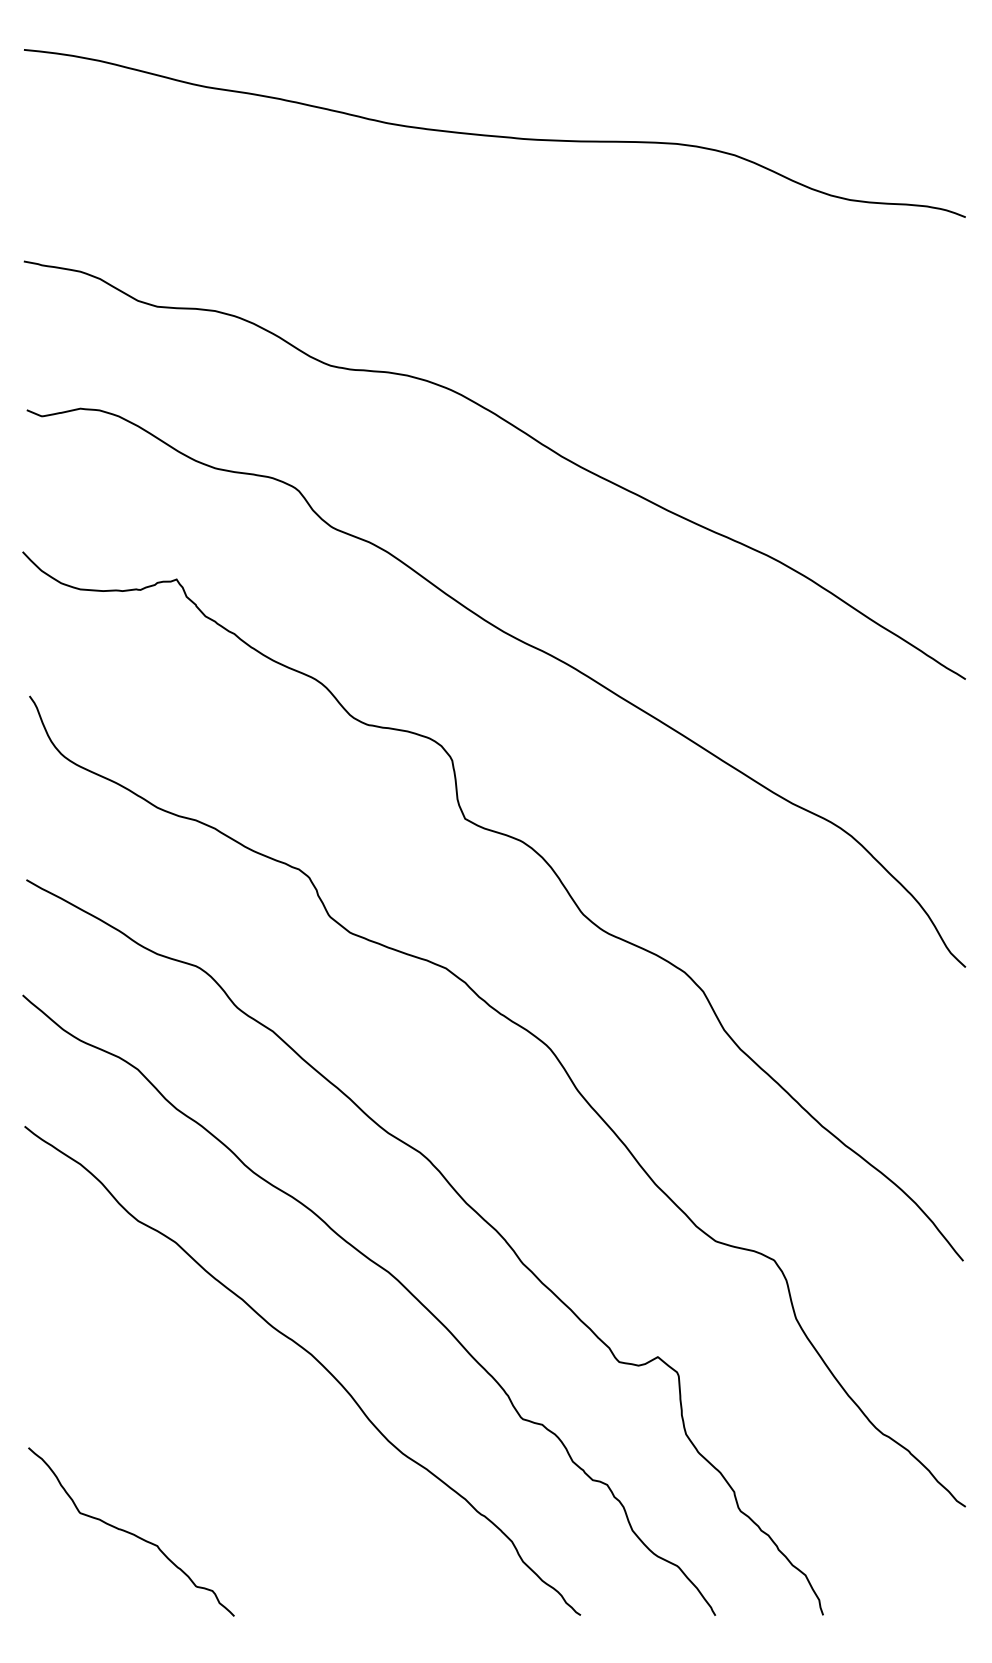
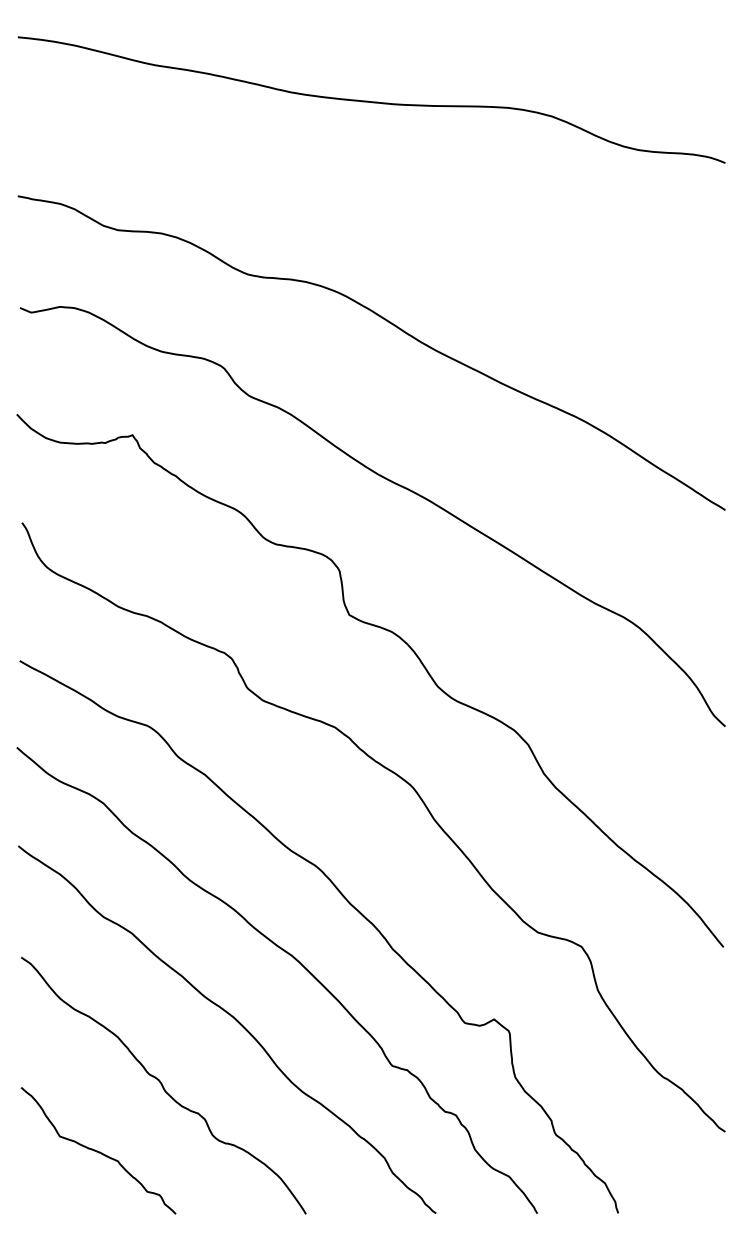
curve: (217, 1445) -> (163, 1085), added

